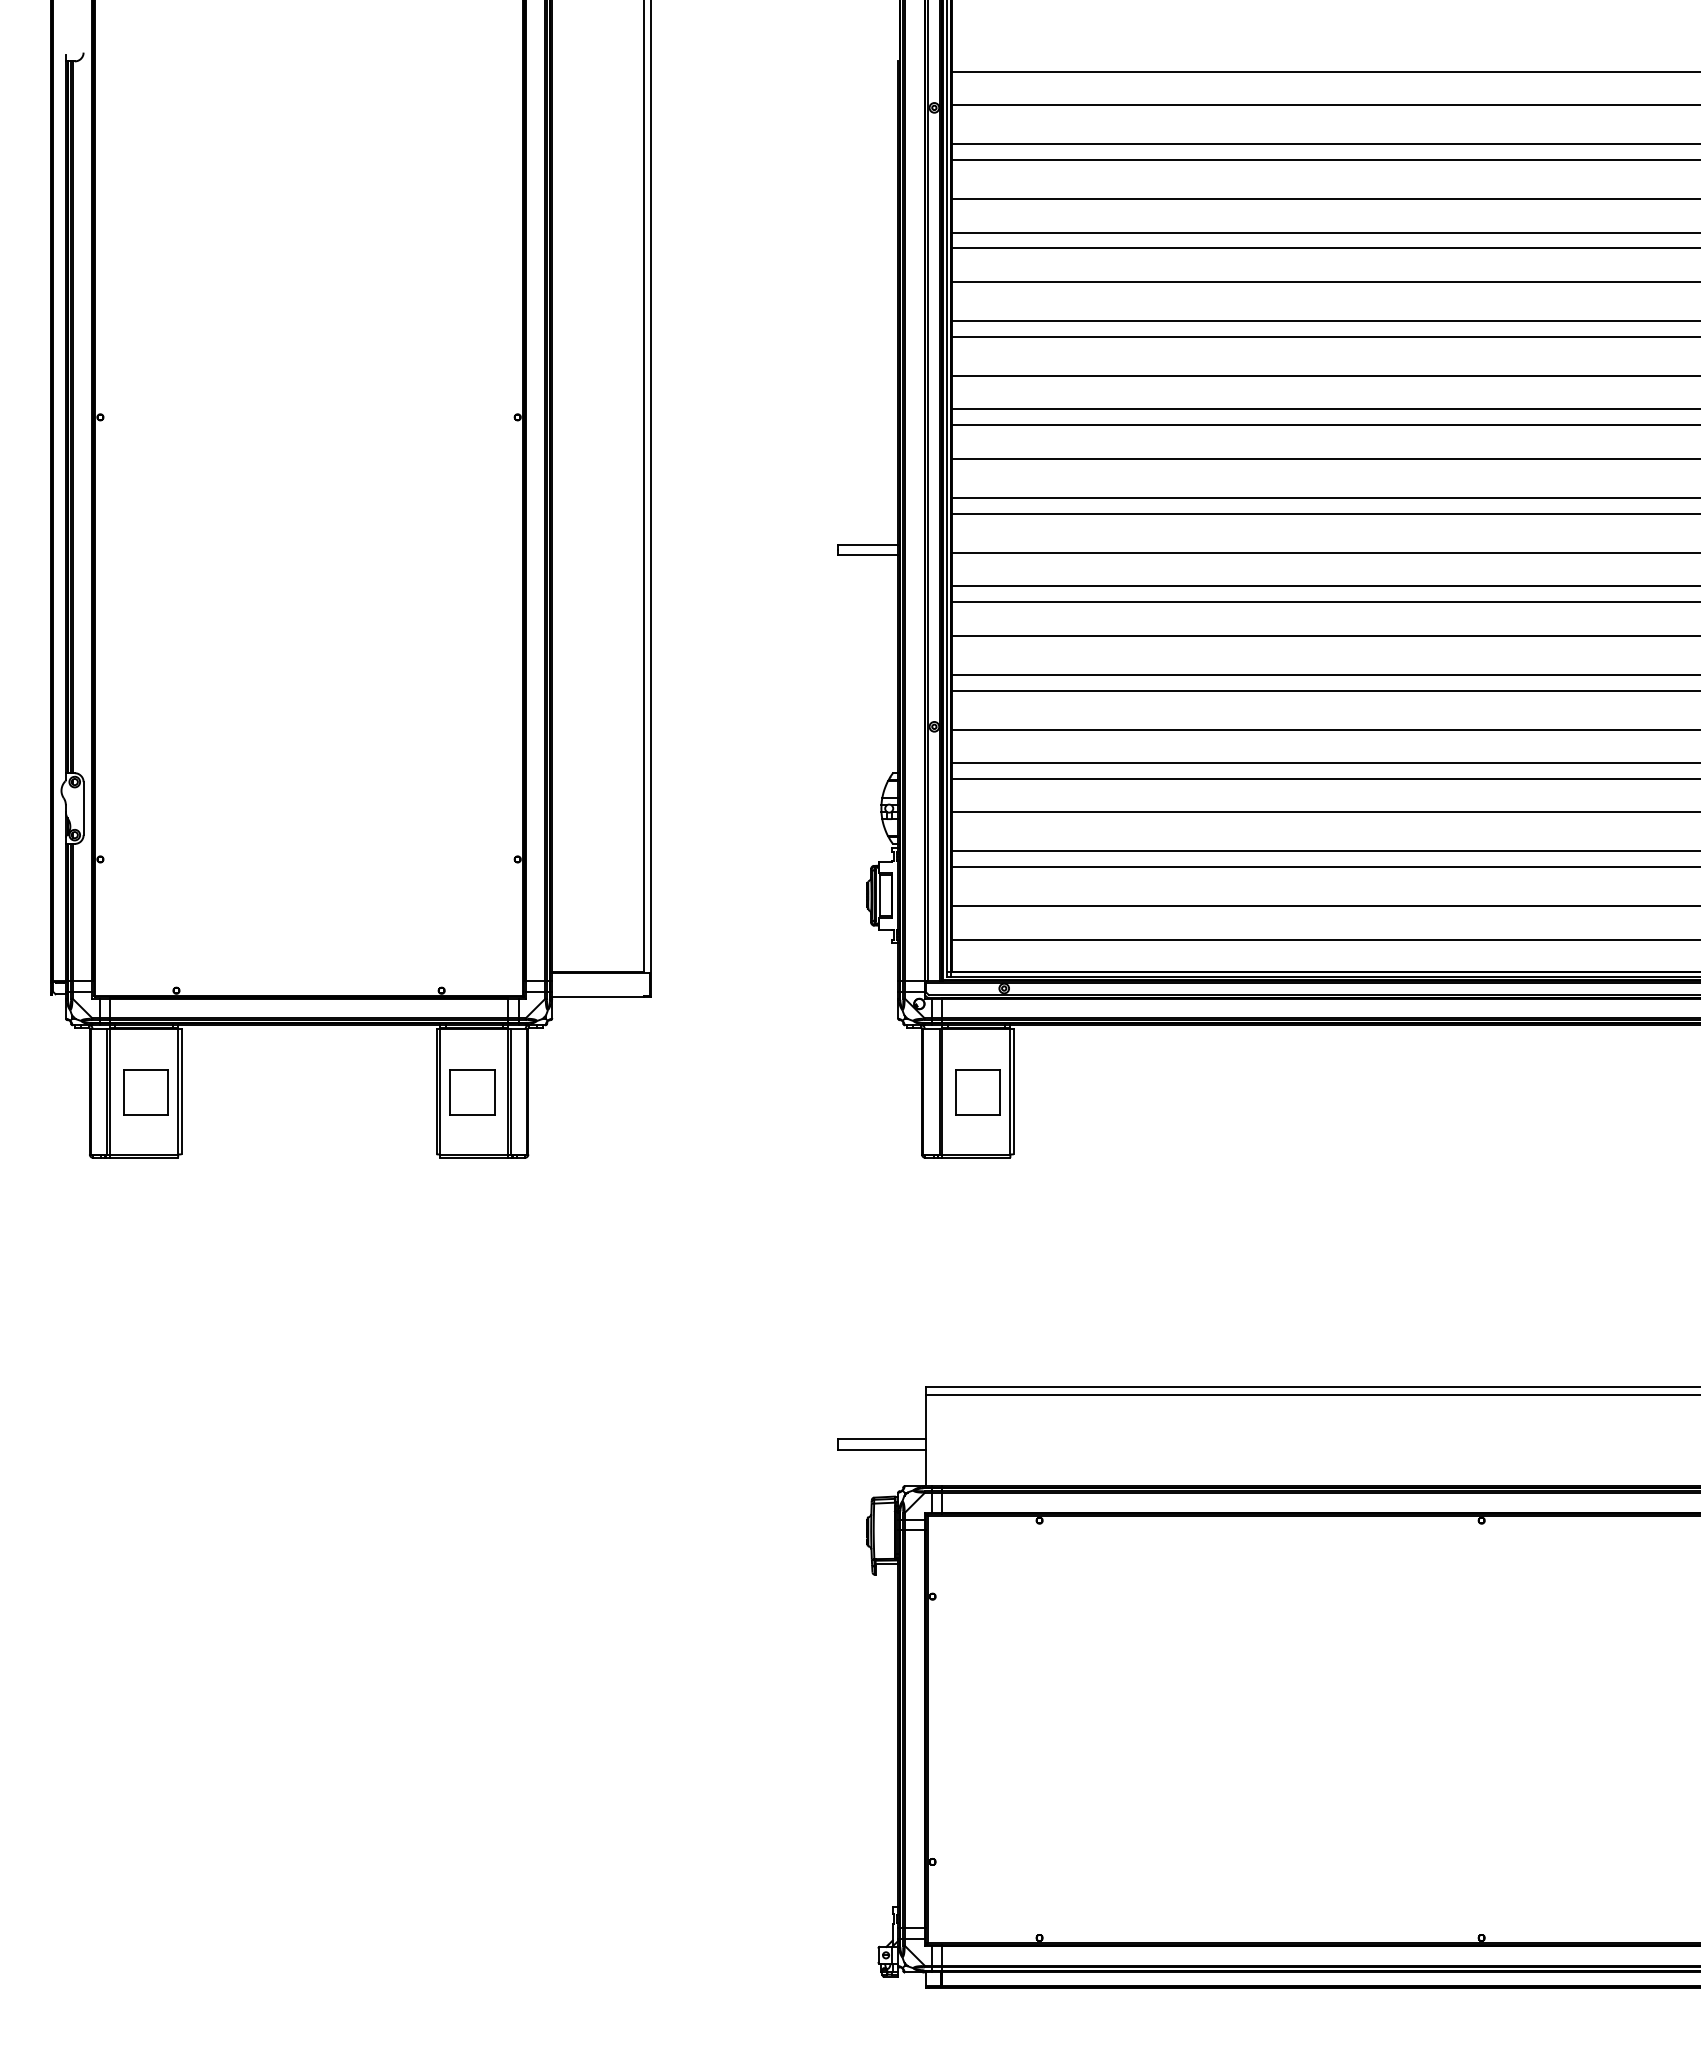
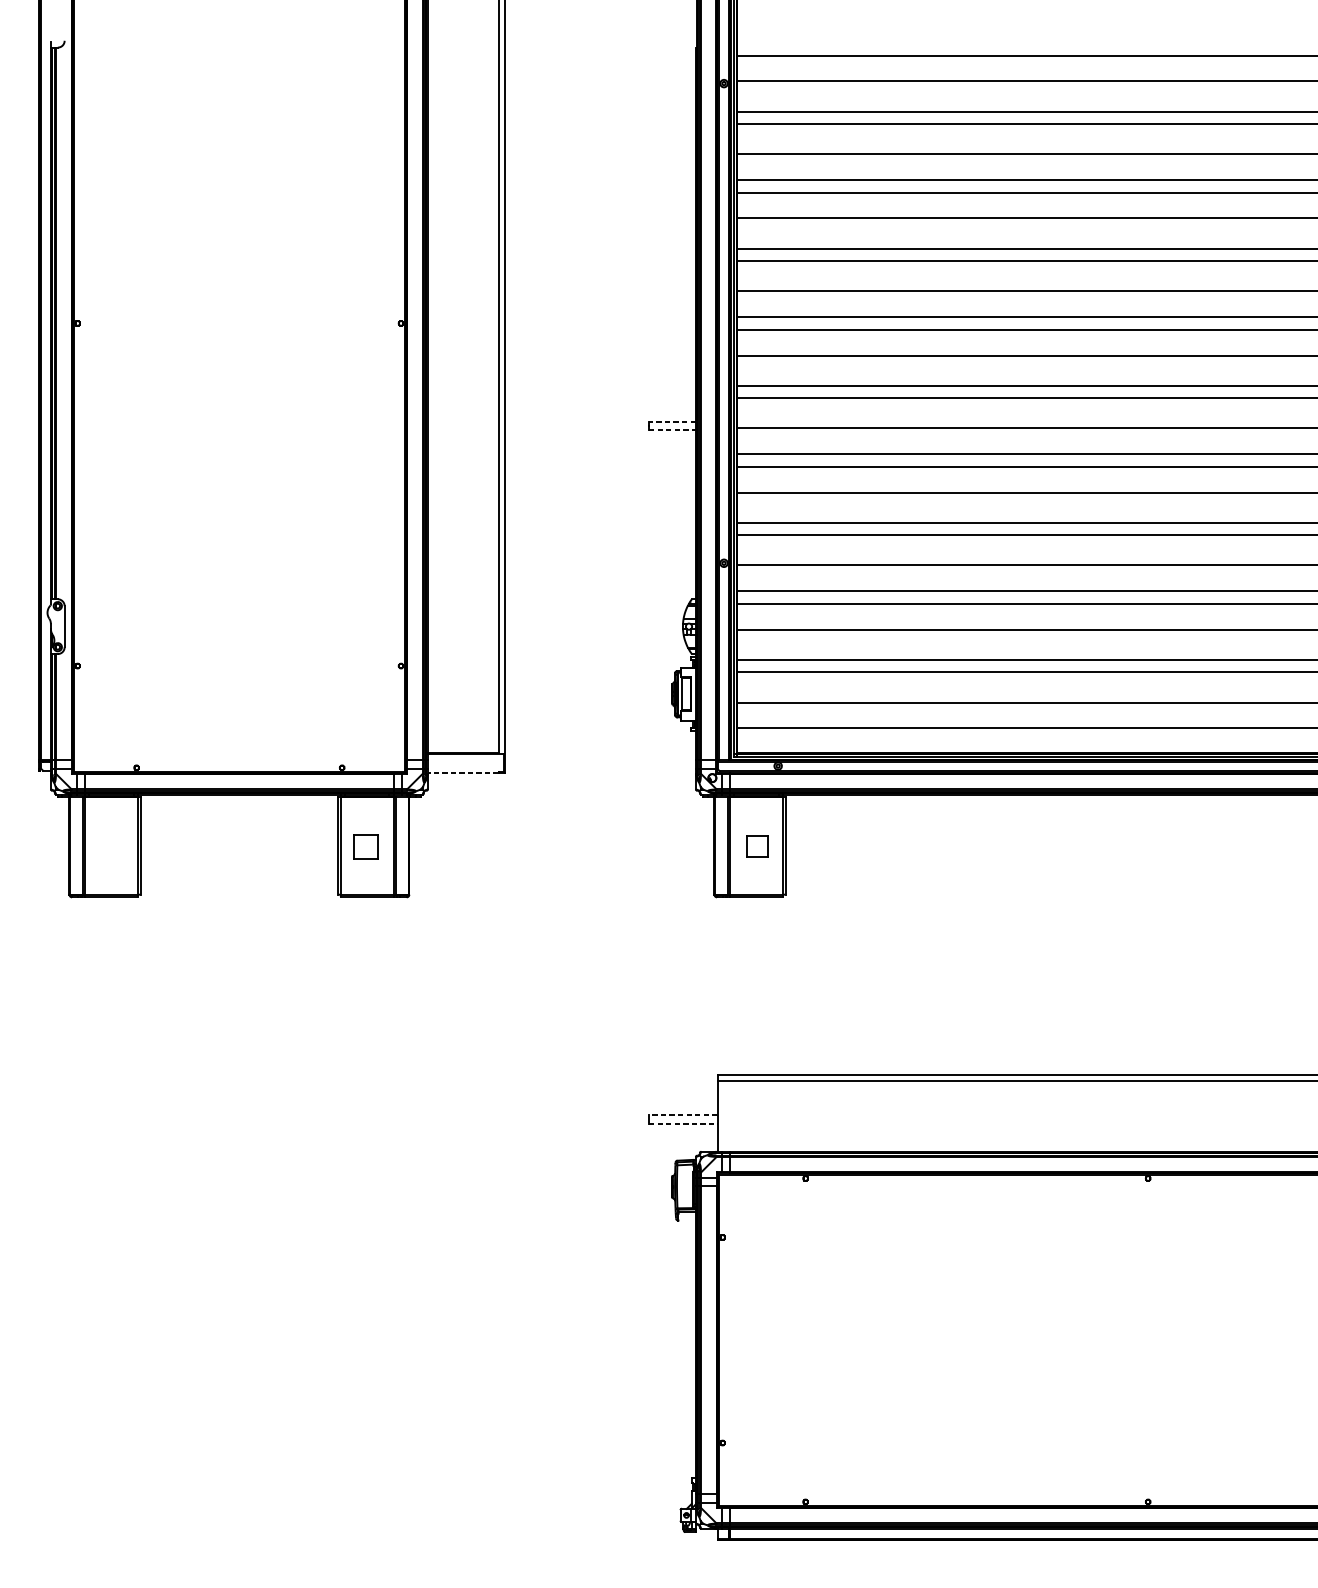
line: (867, 544) -> (672, 421), solid -> dashed
line: (868, 555) -> (672, 430), solid -> dashed
line: (598, 997) -> (463, 773), solid -> dashed
part: (145, 1092) -> (112, 846), removed
part: (472, 1092) -> (366, 846), size x0.7
part: (977, 1092) -> (757, 846), size x0.6
line: (881, 1439) -> (683, 1115), solid -> dashed
line: (882, 1449) -> (683, 1123), solid -> dashed

